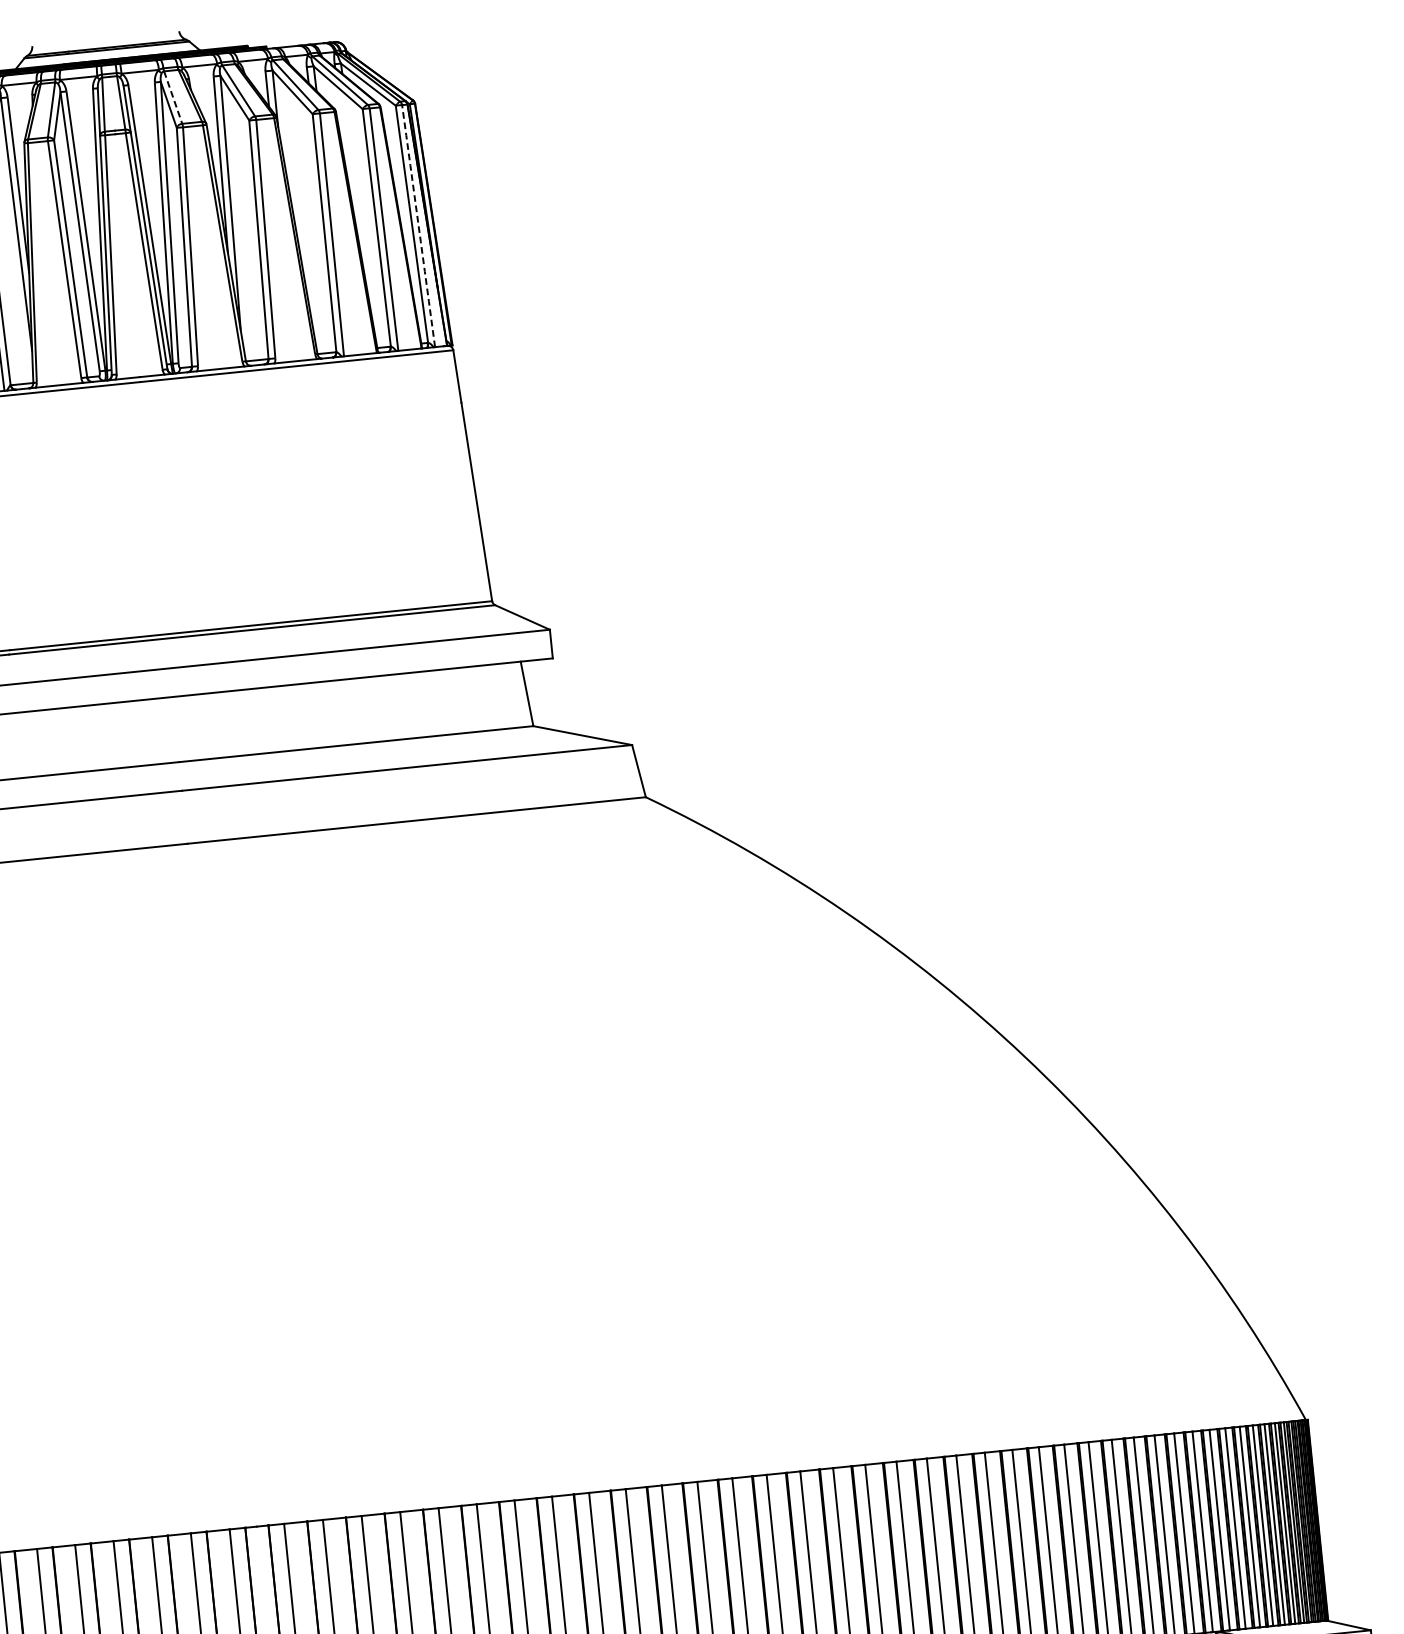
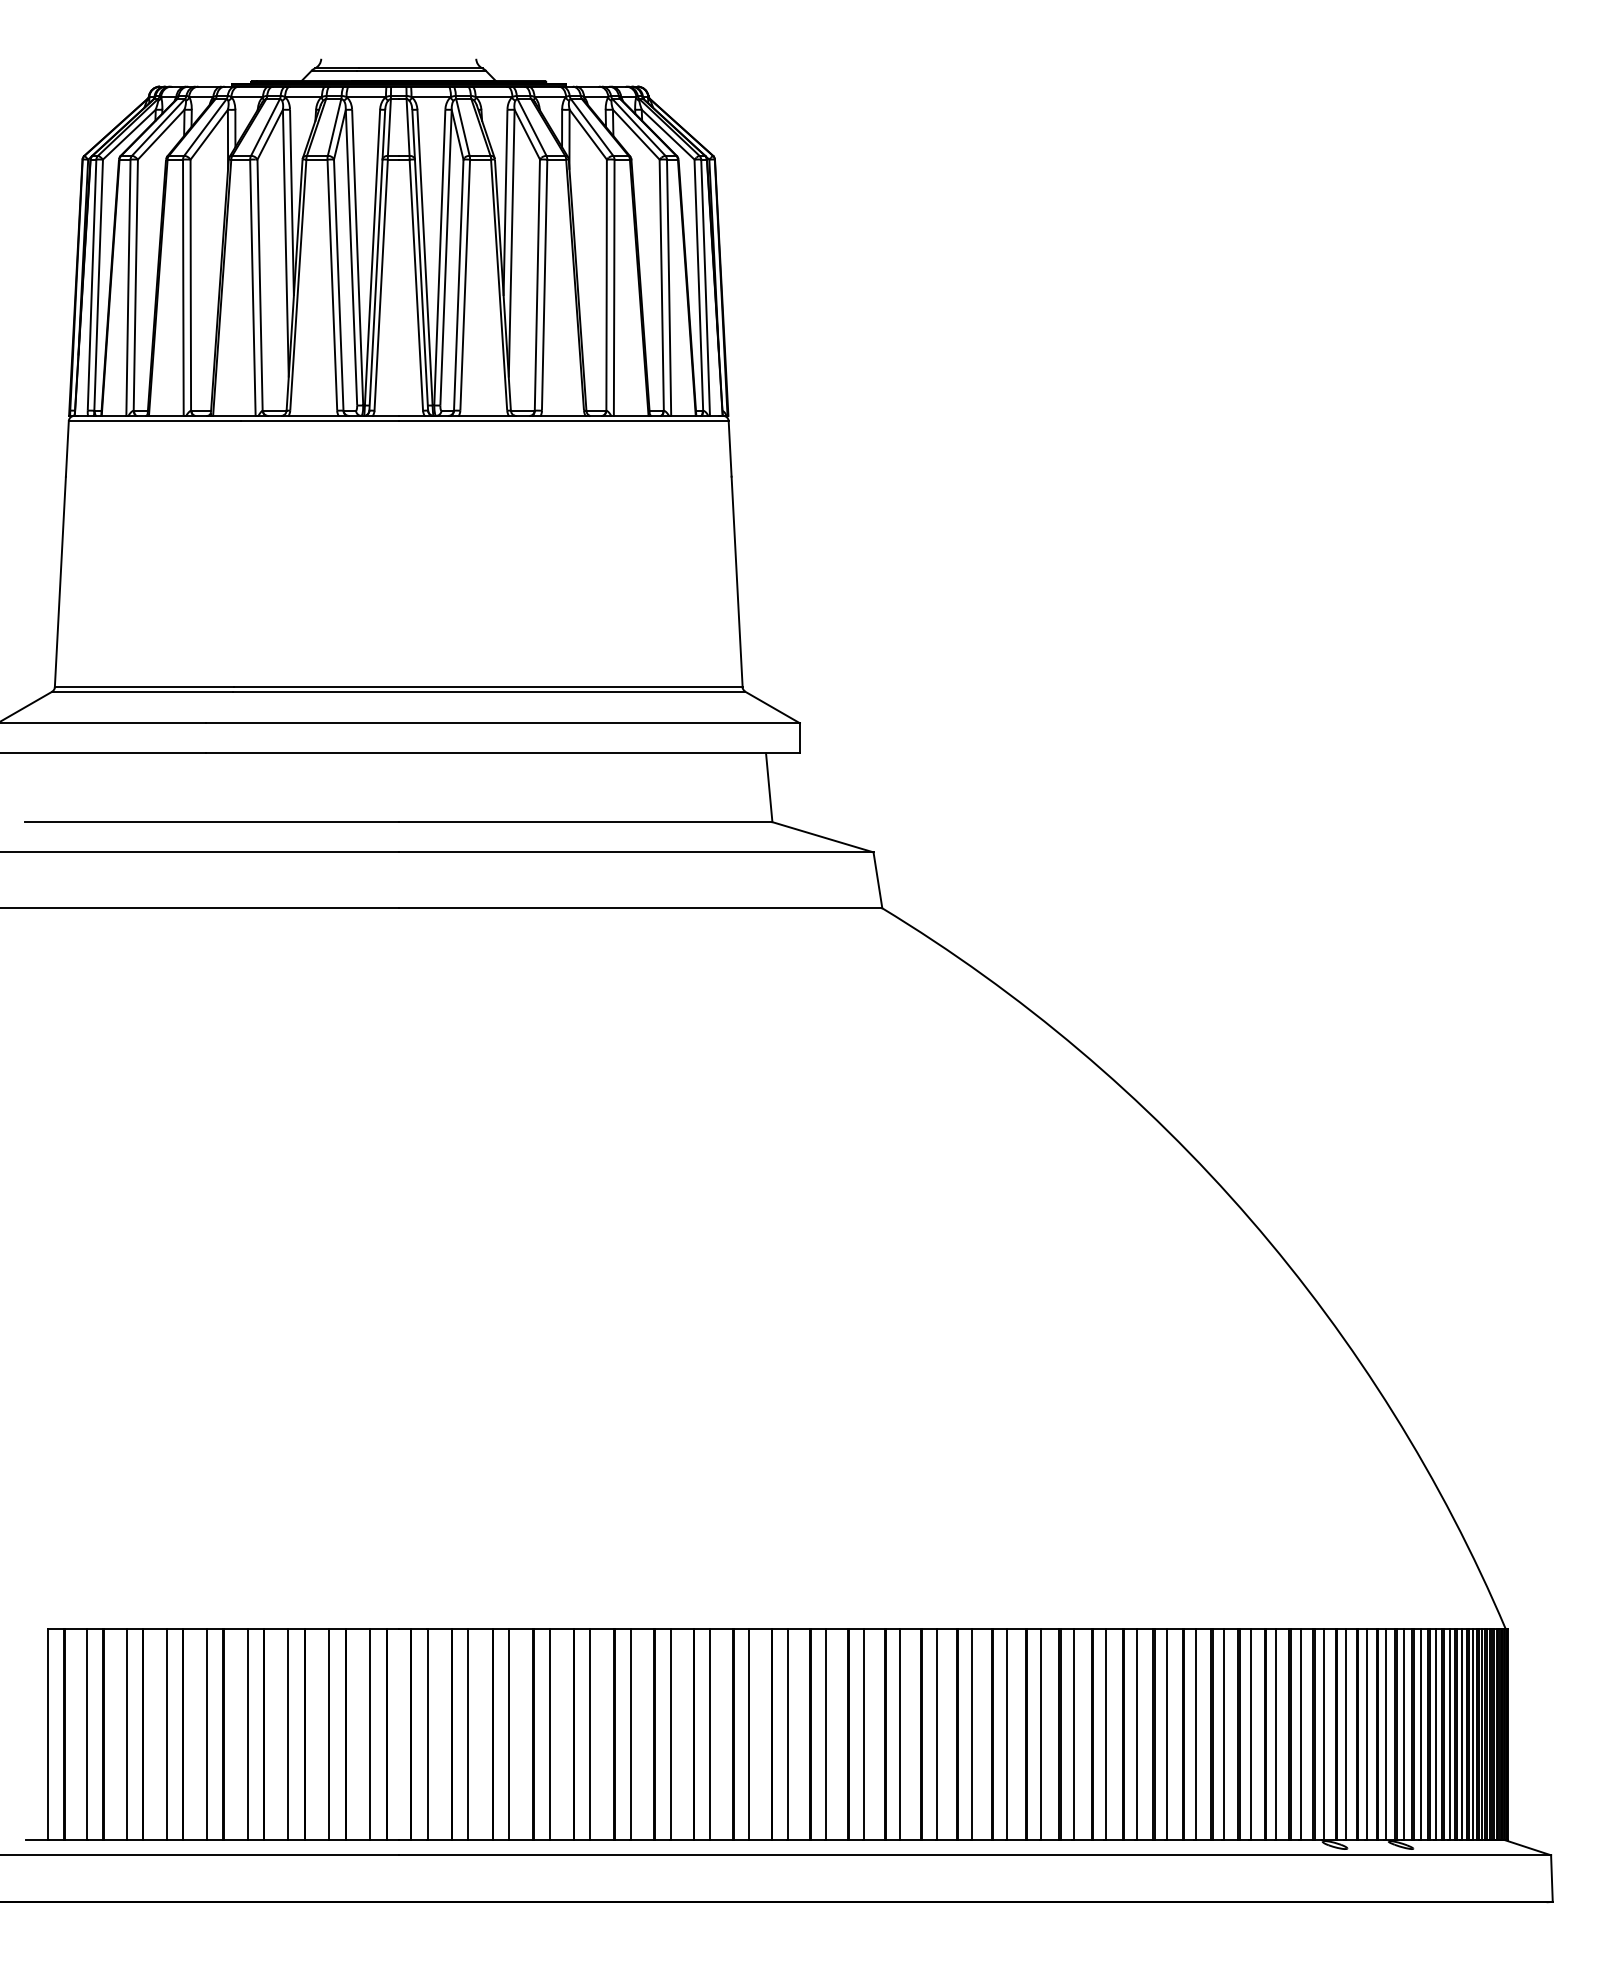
line: (173, 97) -> (463, 127), dashed -> solid
arc: (418, 225) -> (705, 287), dashed -> solid

